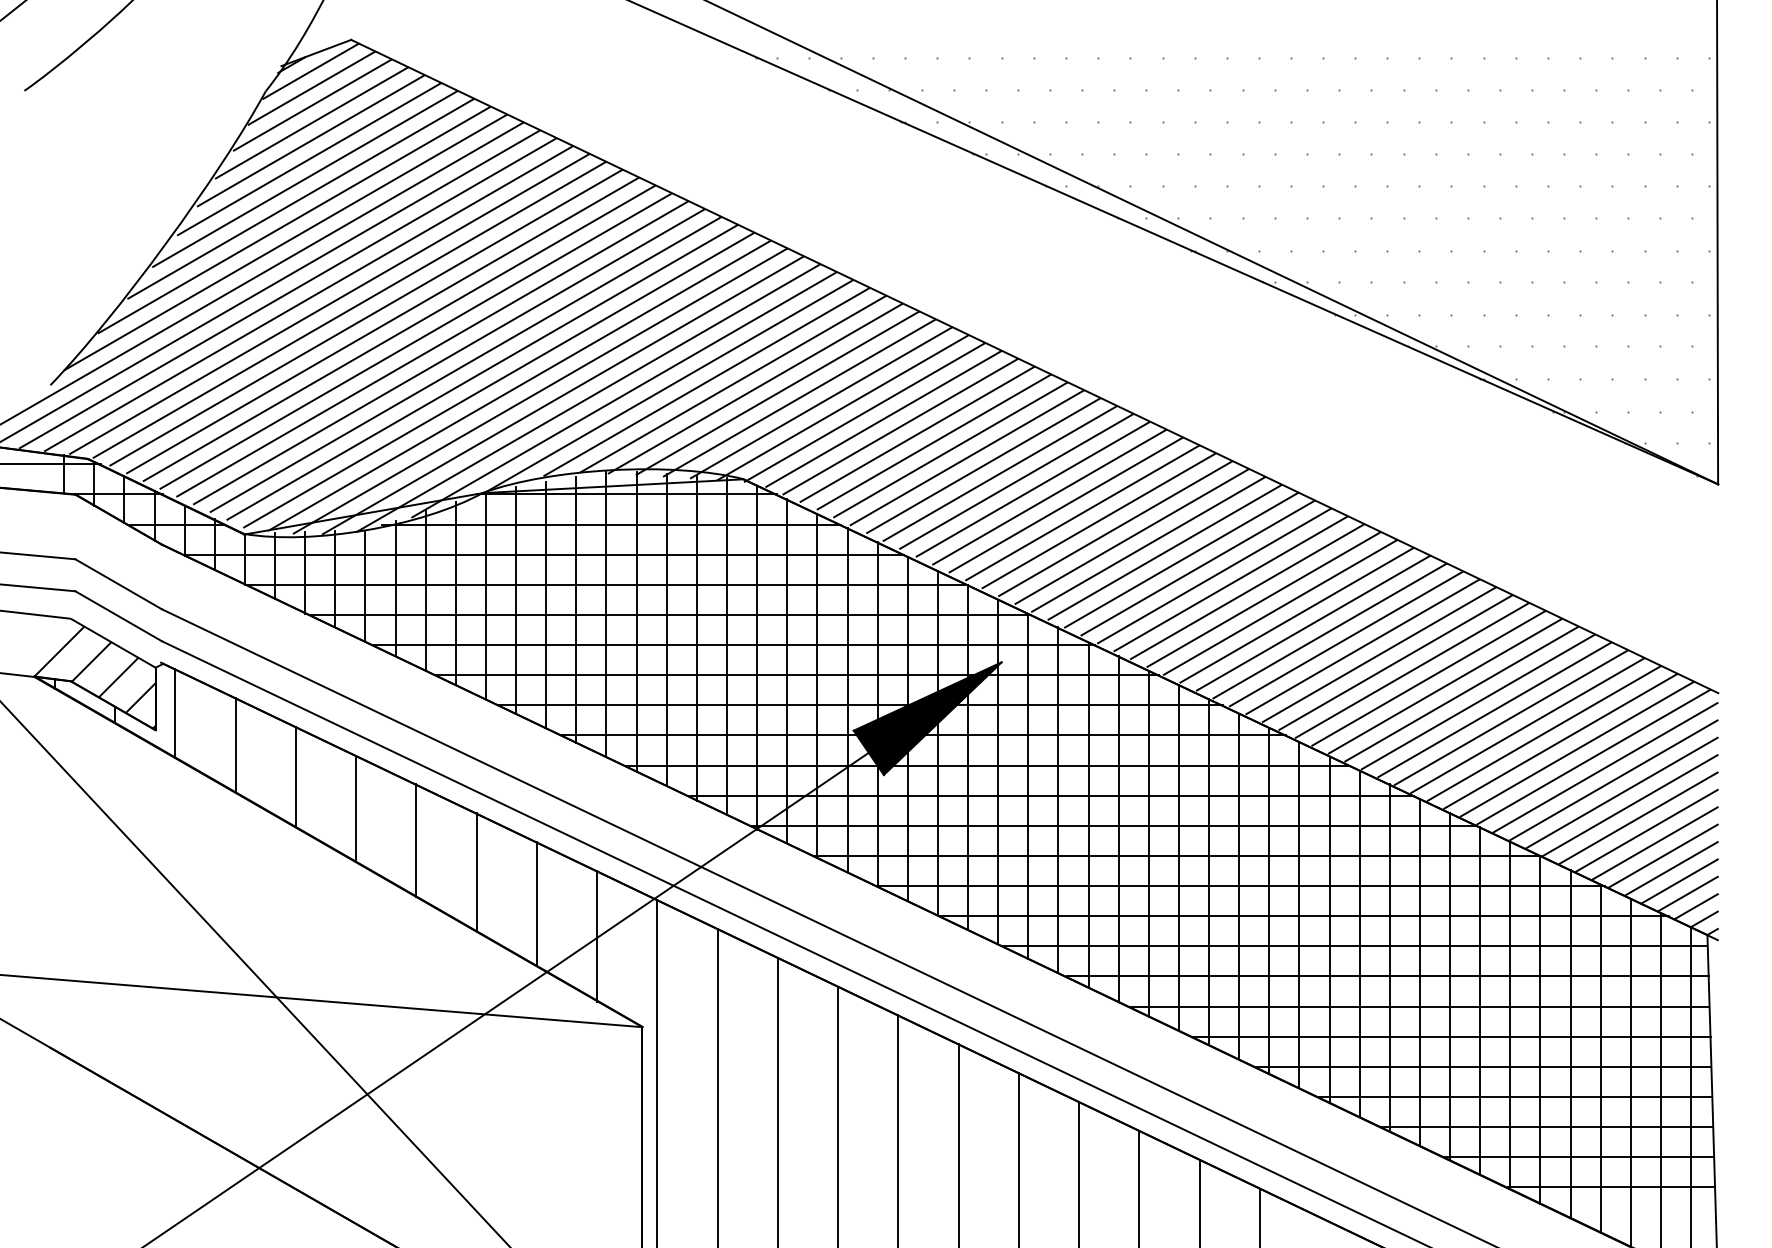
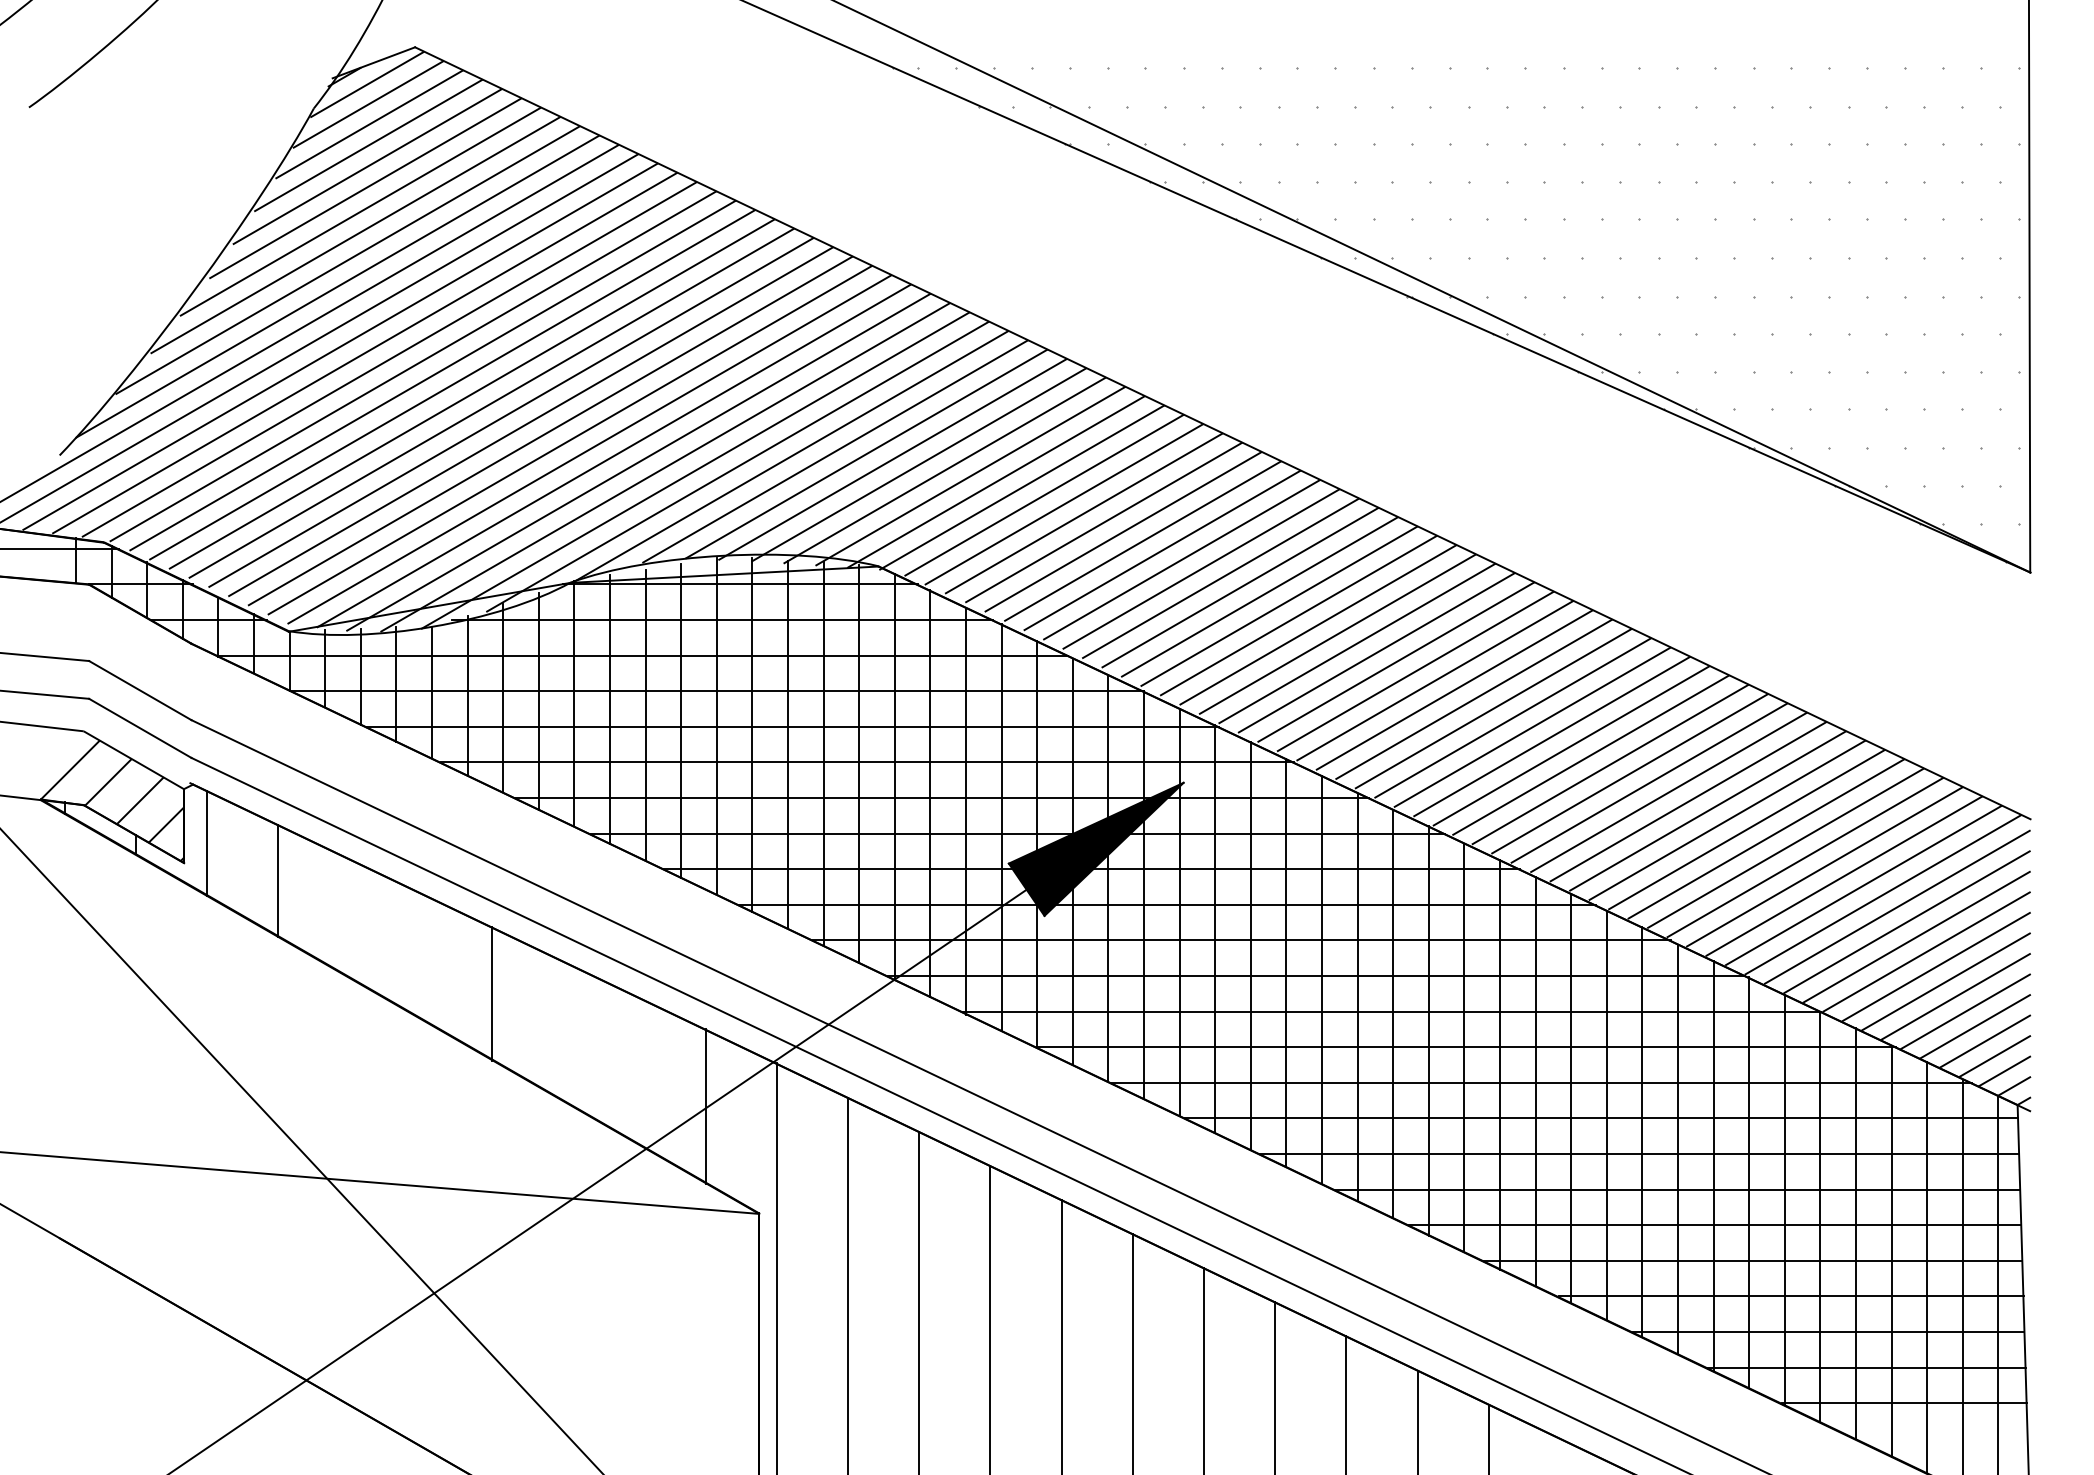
line: (295, 776) -> (349, 917), removed
line: (355, 808) -> (420, 955), removed
line: (476, 871) -> (563, 1030), removed
line: (536, 904) -> (634, 1068), removed

